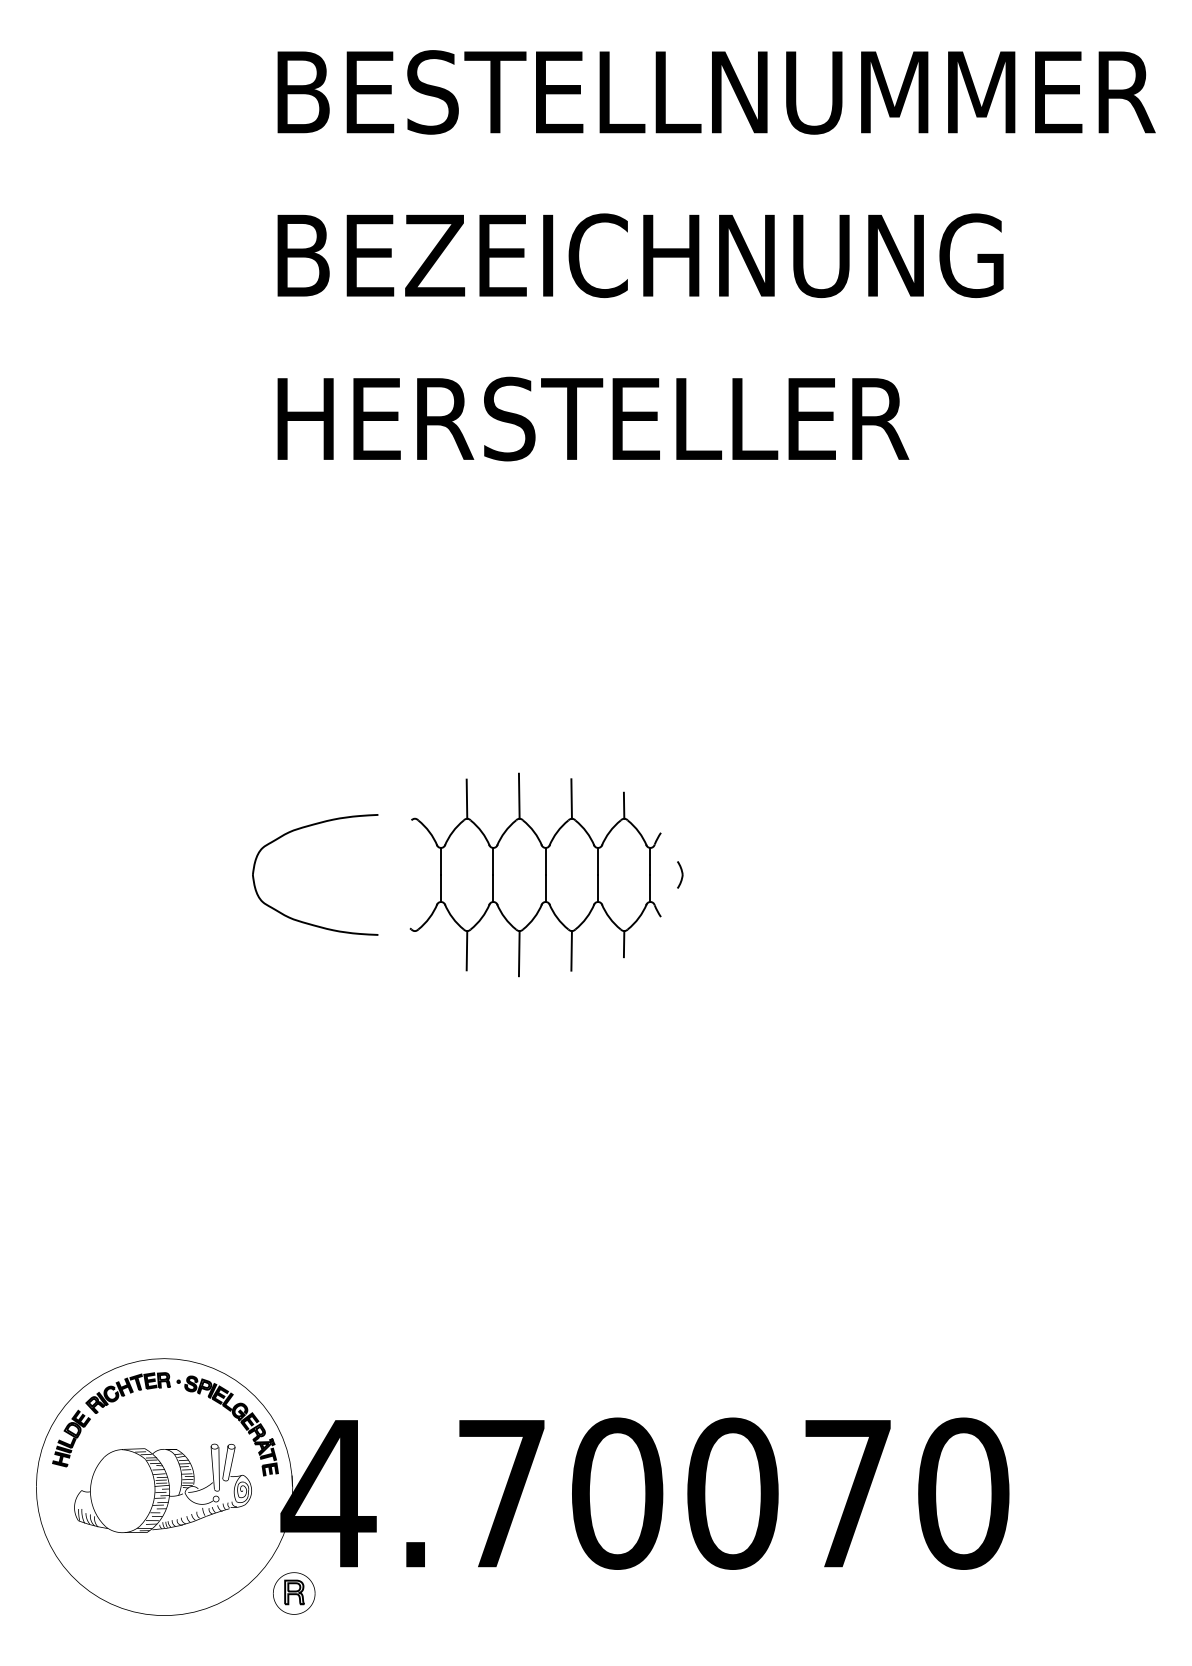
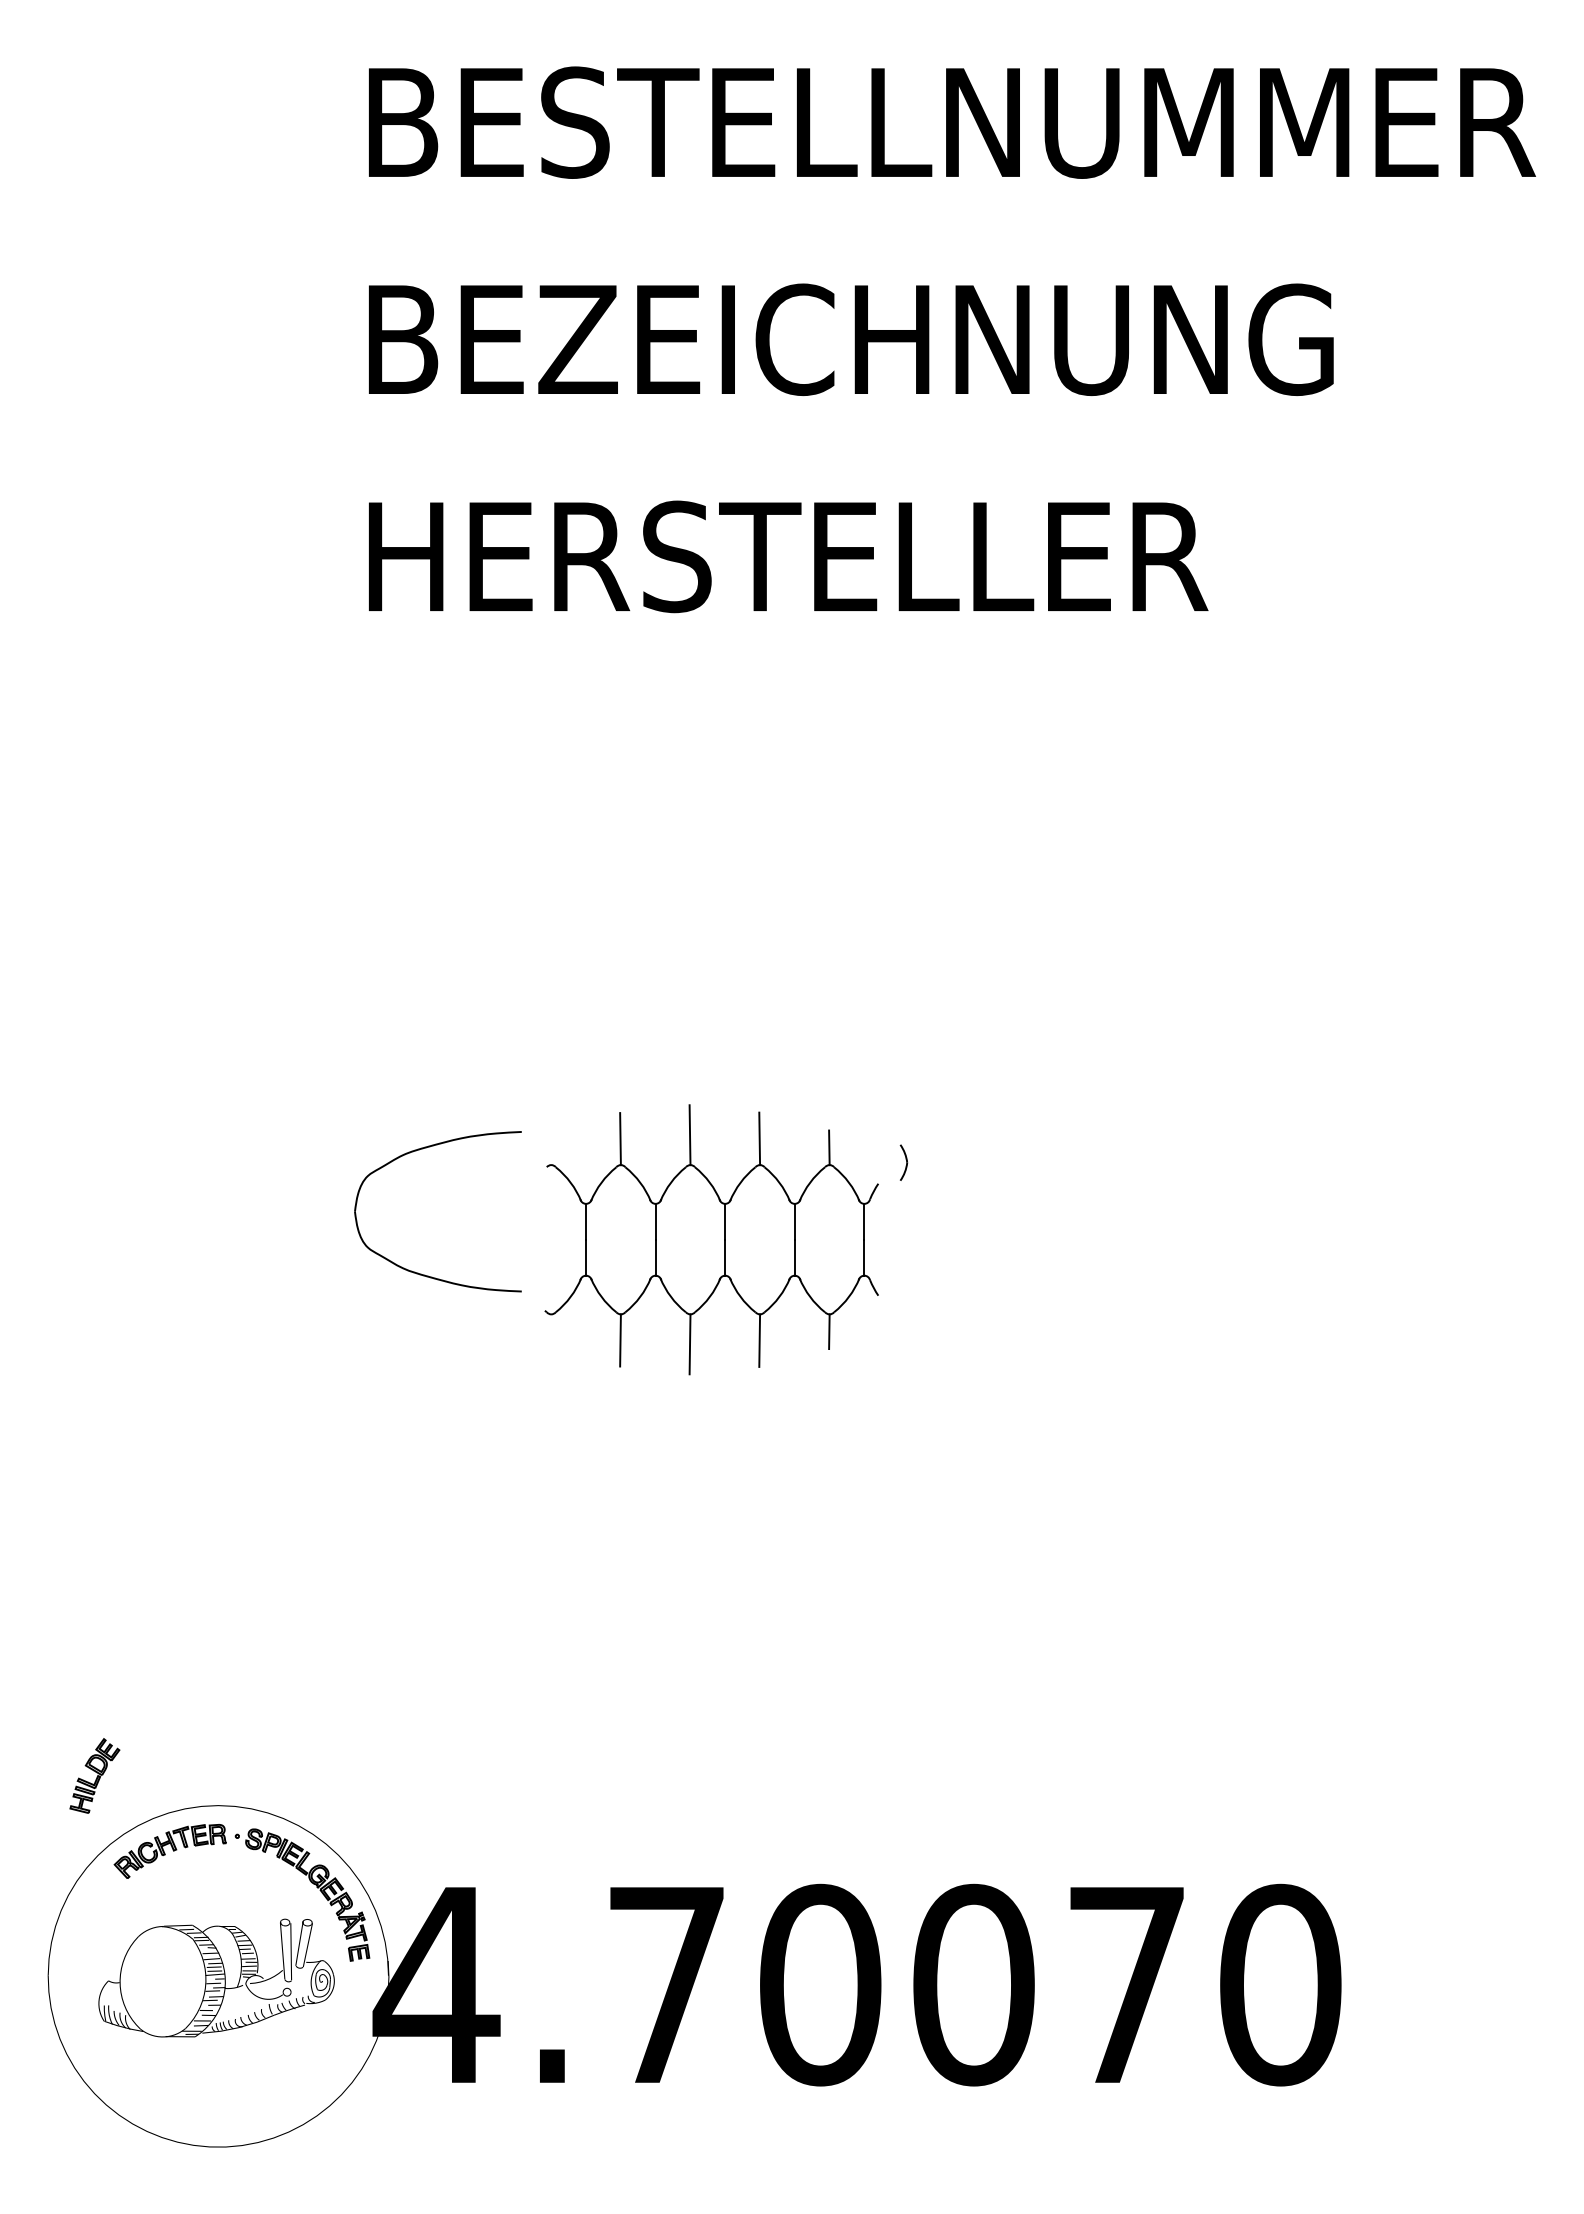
part: (299, 829) -> (416, 1151), moved
part: (535, 874) -> (711, 1239), moved
part: (71, 1438) -> (94, 1775), moved
part: (293, 1593) -> (390, 2117), removed

